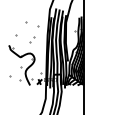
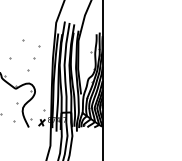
part: (32, 39) -> (31, 64), size x1.6

